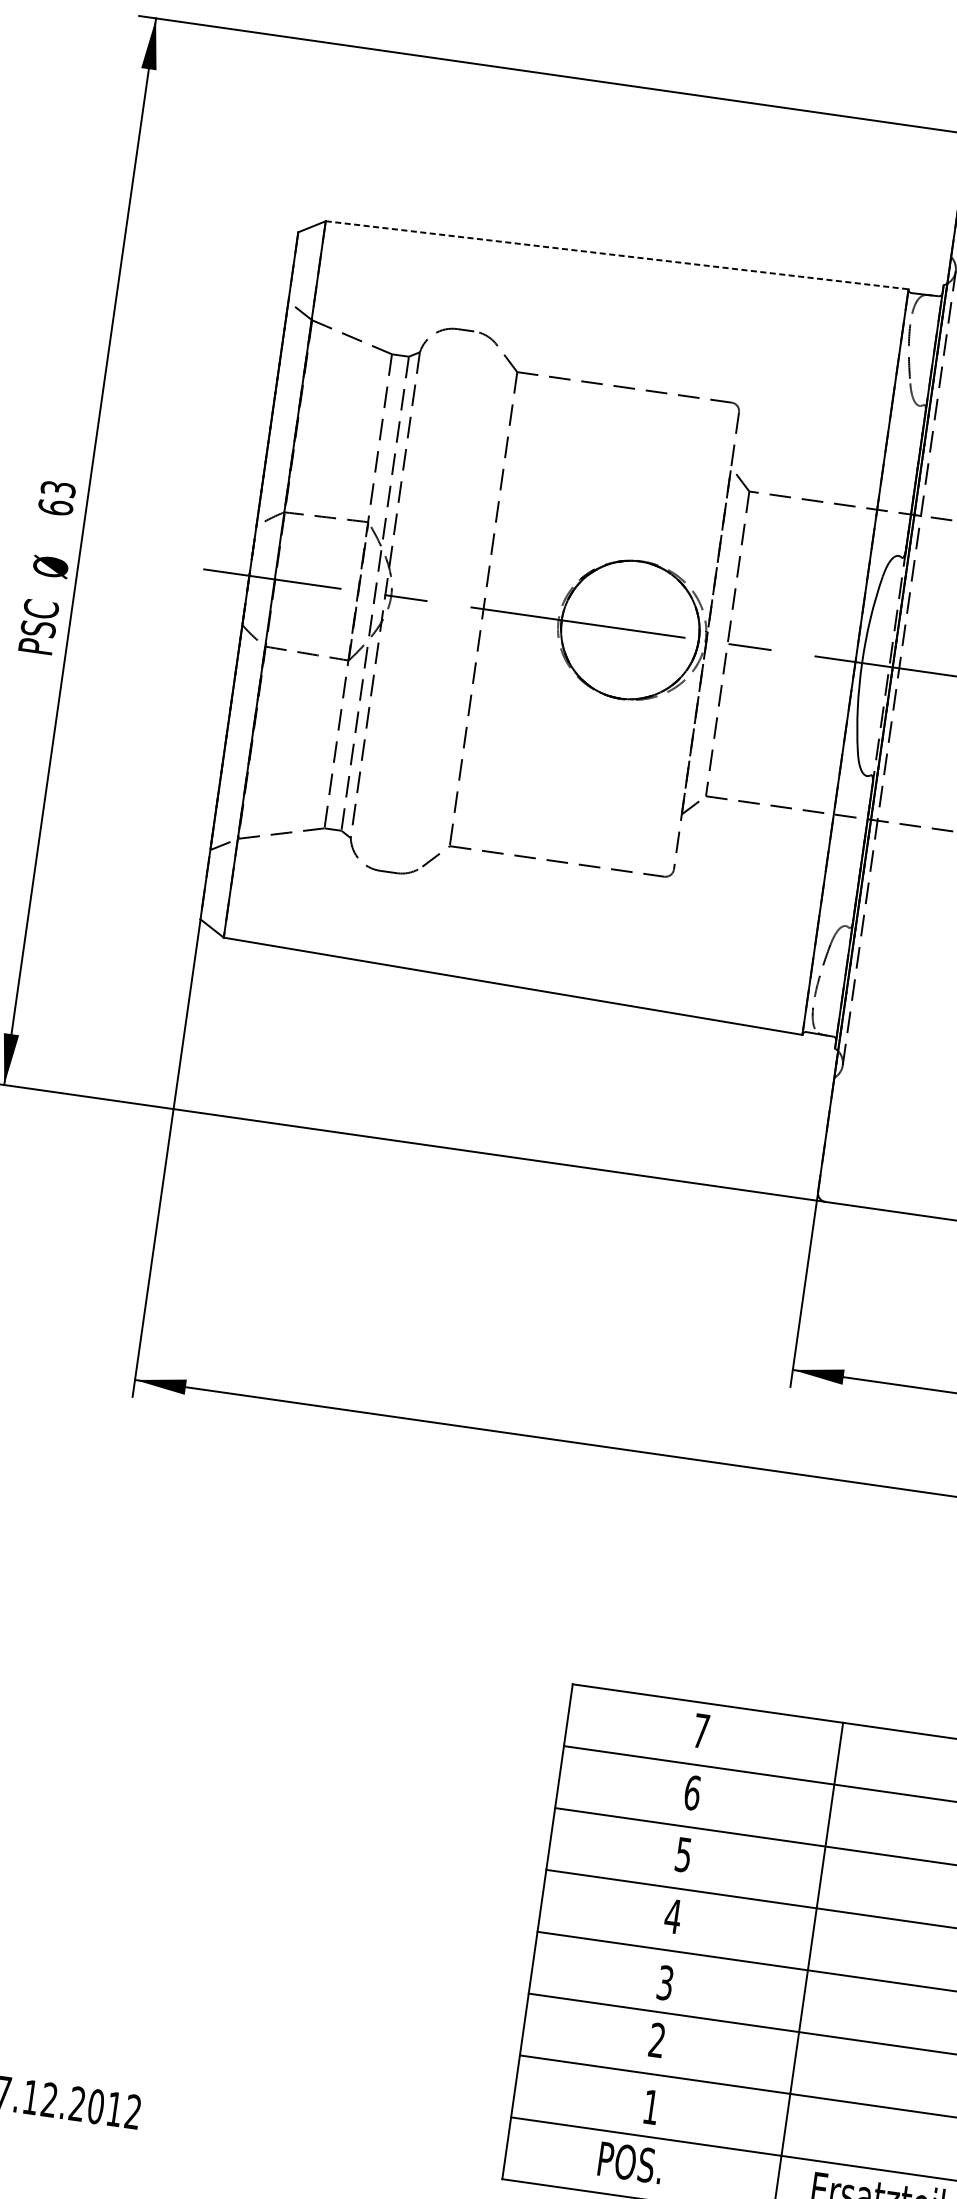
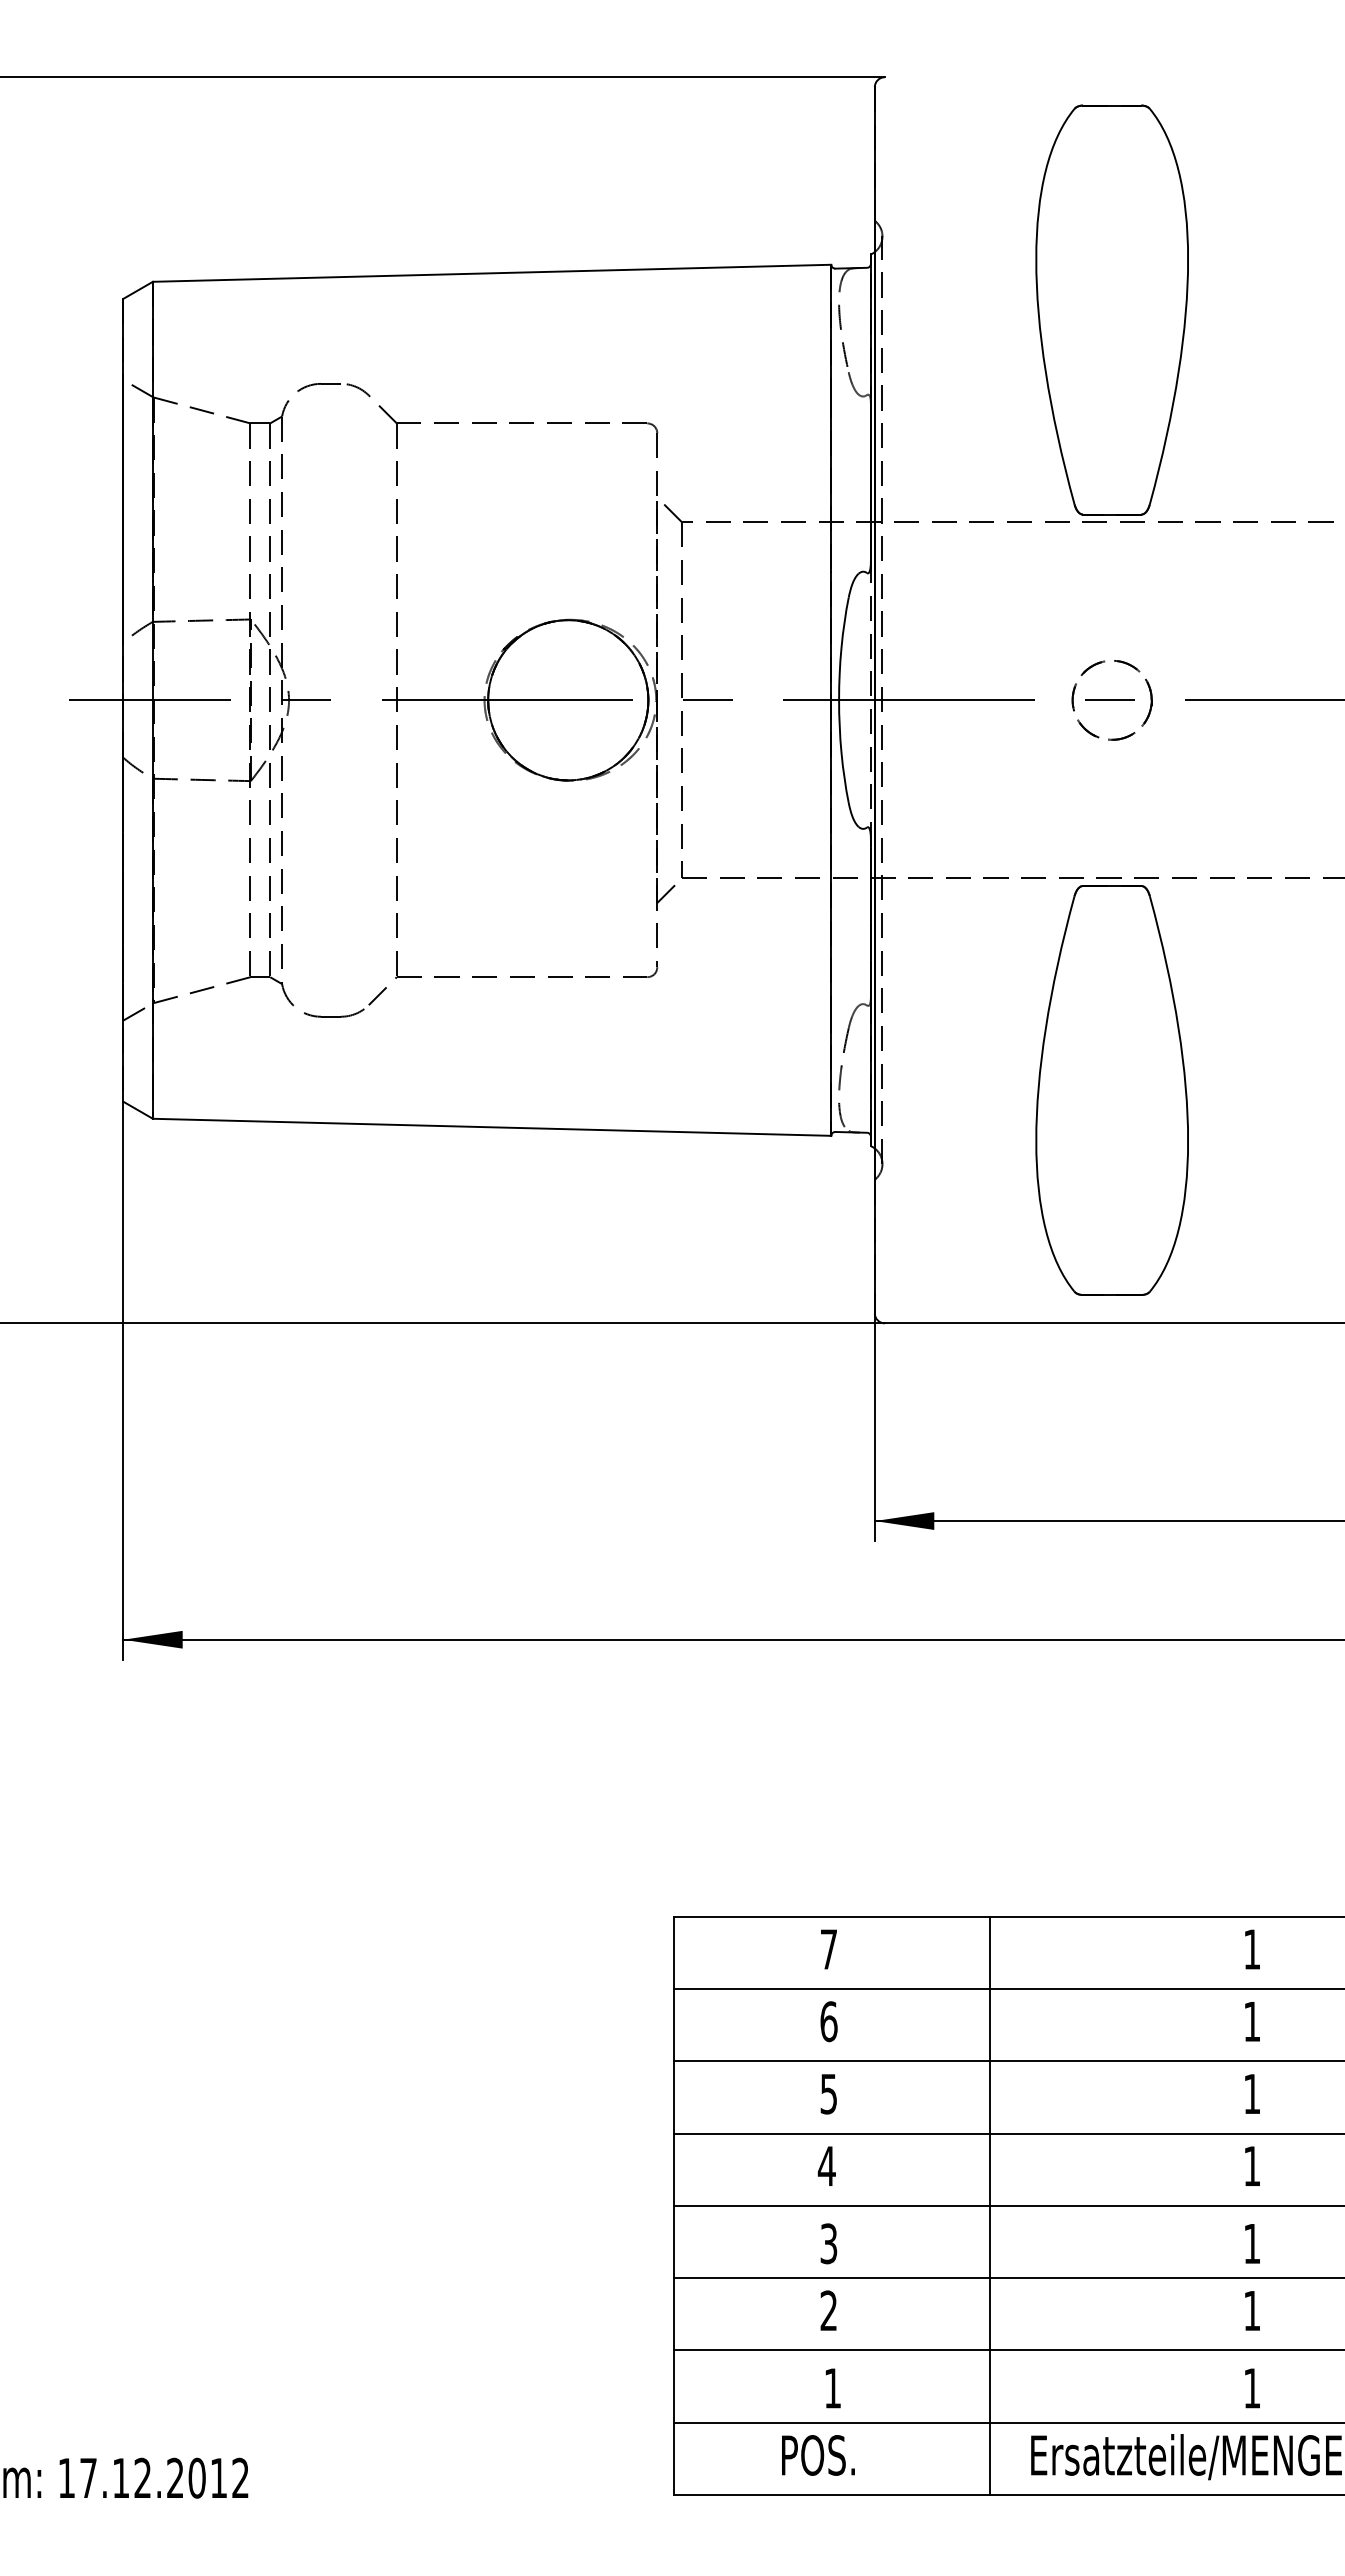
line: (617, 255) -> (492, 273), dashed -> solid

